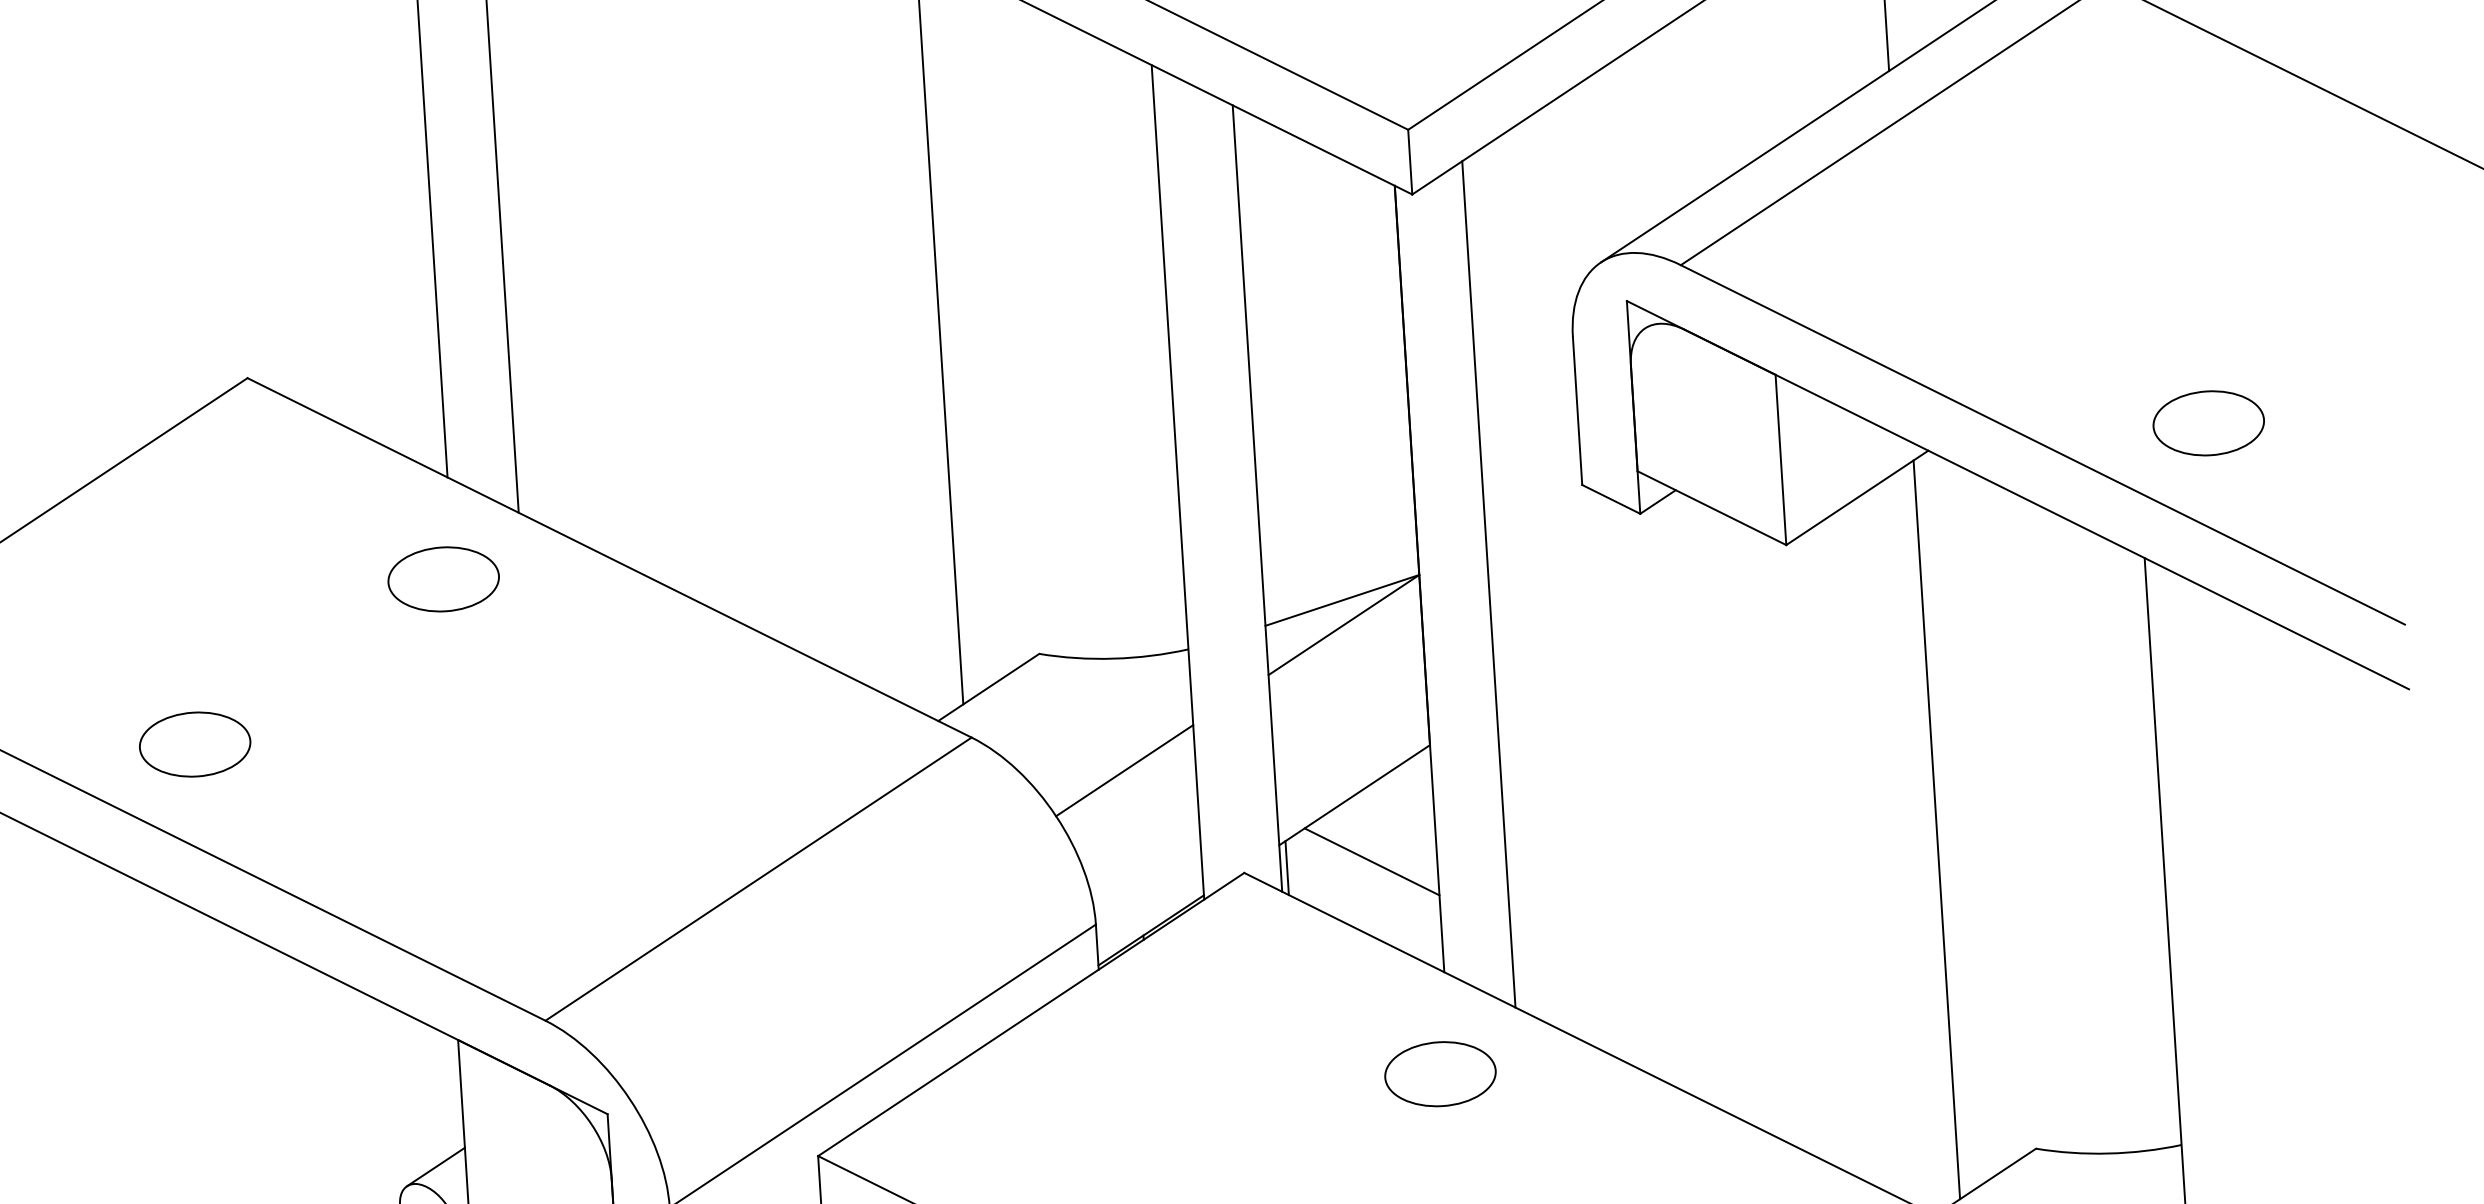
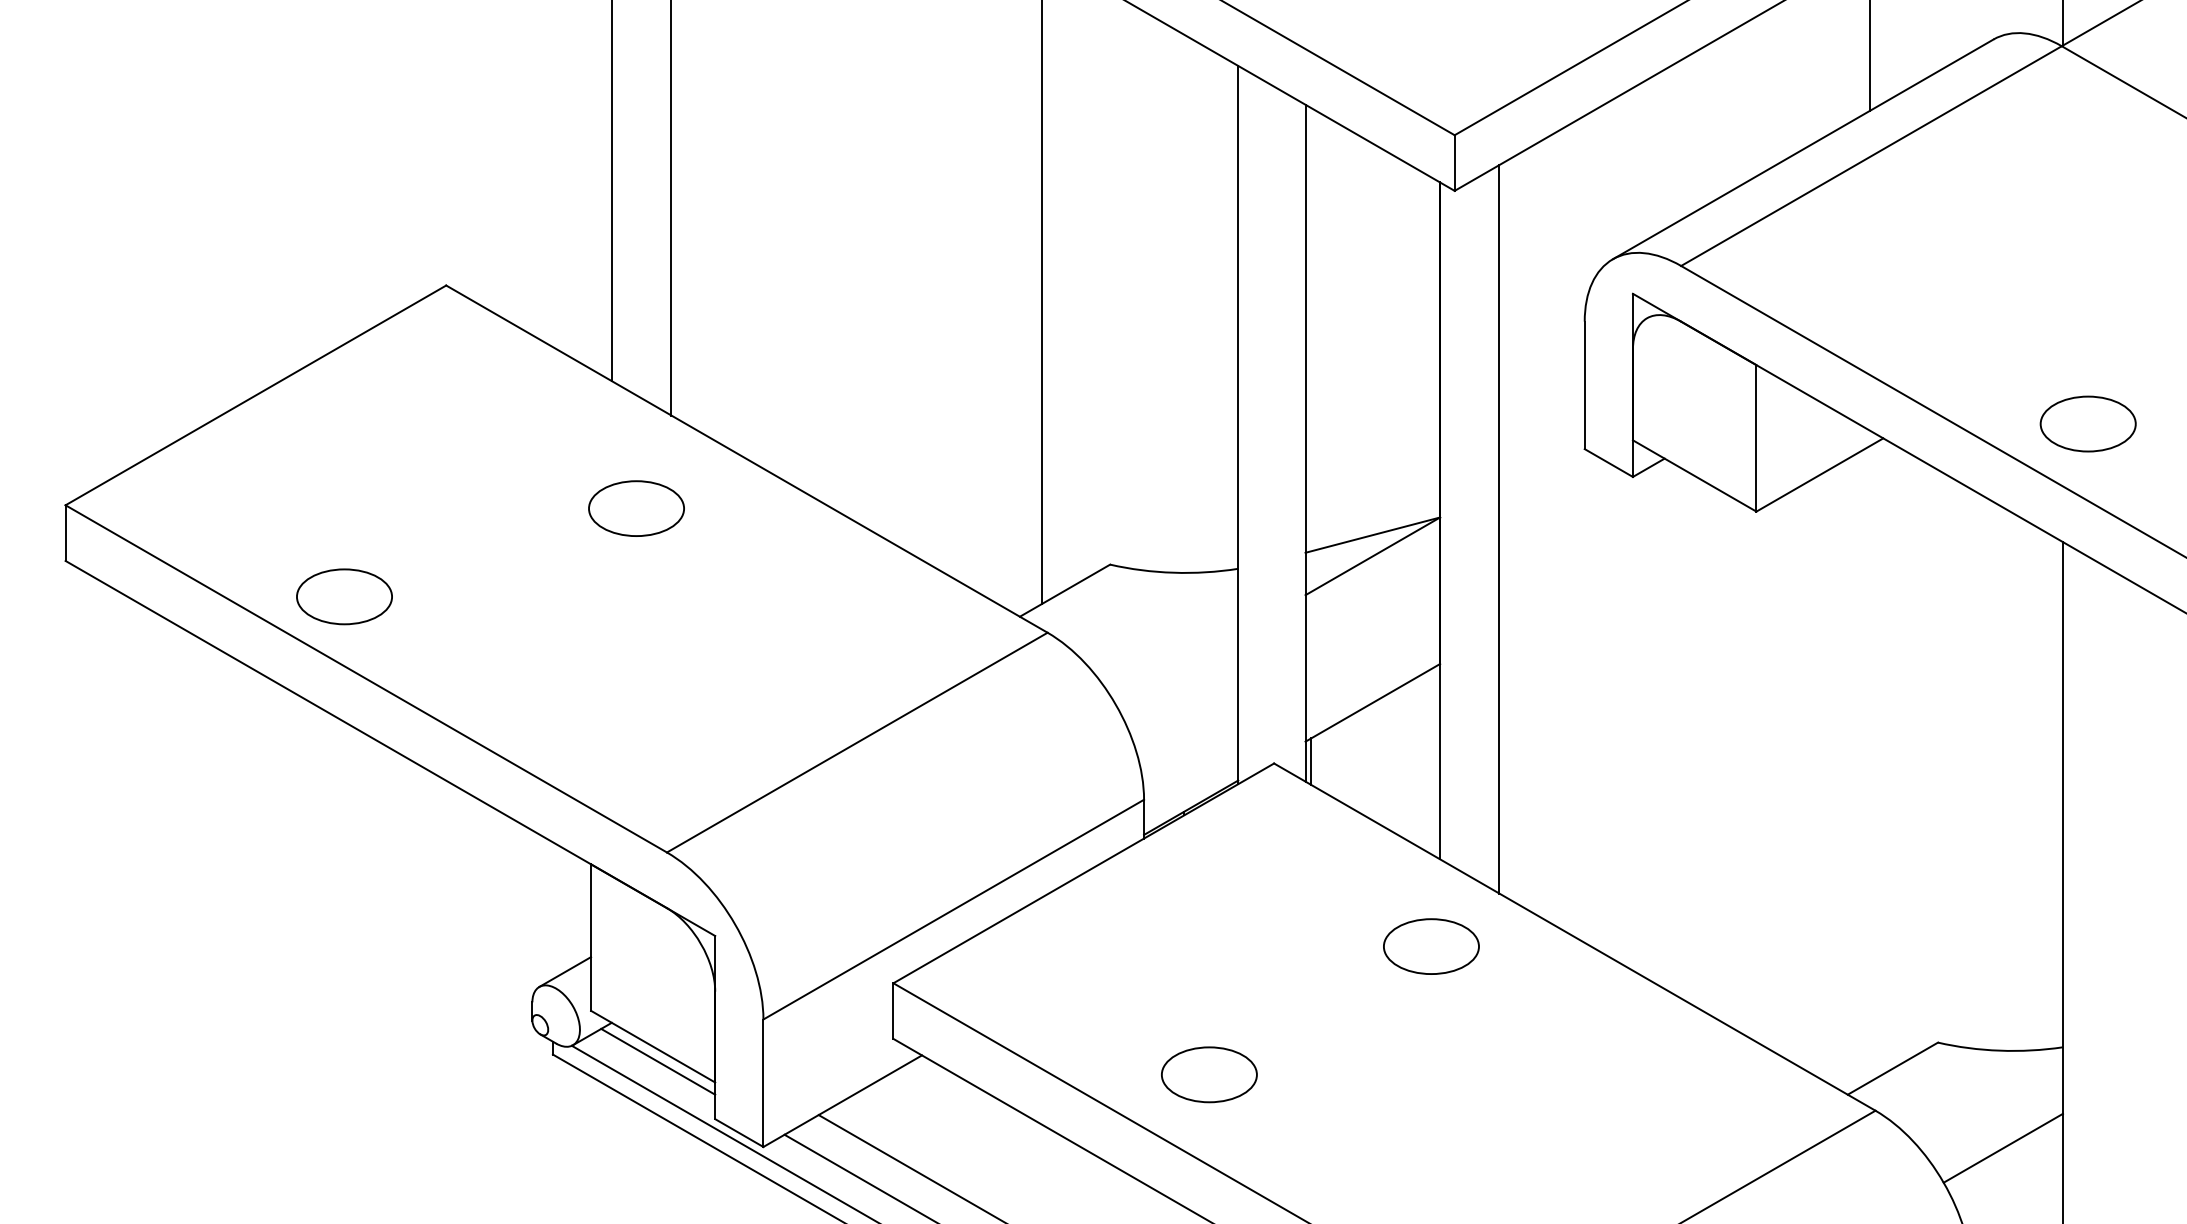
part: (2207, 422) -> (2087, 423), moved
part: (443, 579) -> (636, 508), moved
part: (195, 744) -> (344, 596), moved
line: (1124, 770) -> (1176, 669), removed
line: (1937, 829) -> (1870, 763), removed
line: (1372, 861) -> (1384, 760), removed

